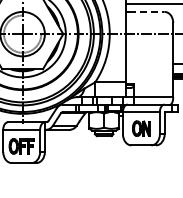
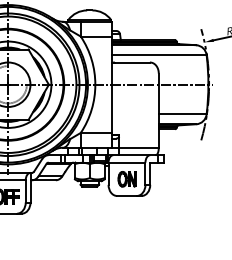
line: (146, 11) -> (132, 62), dashed -> solid

